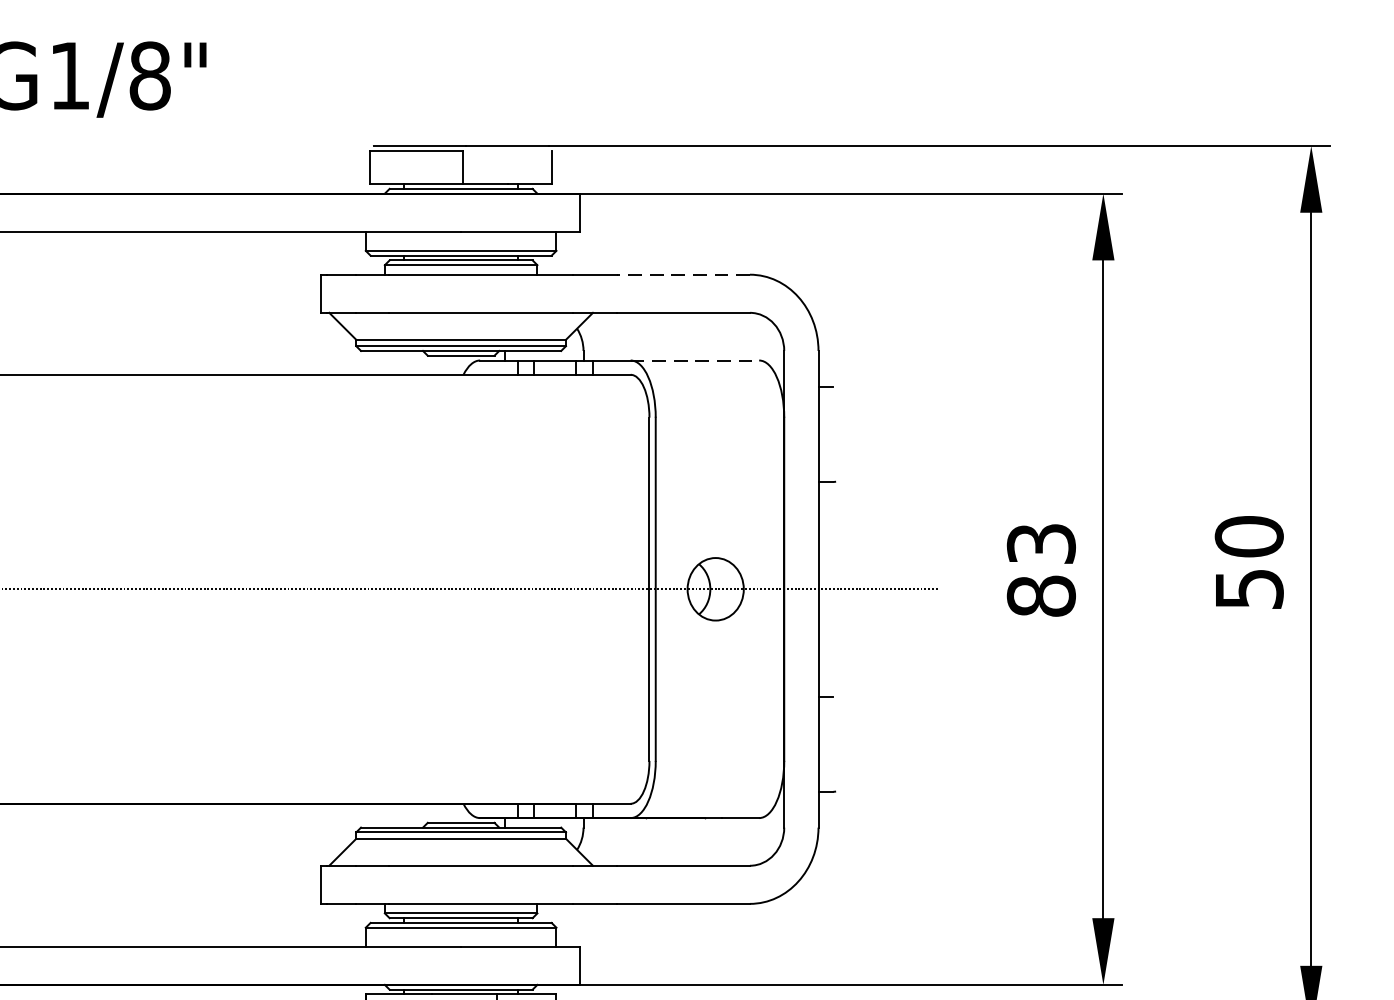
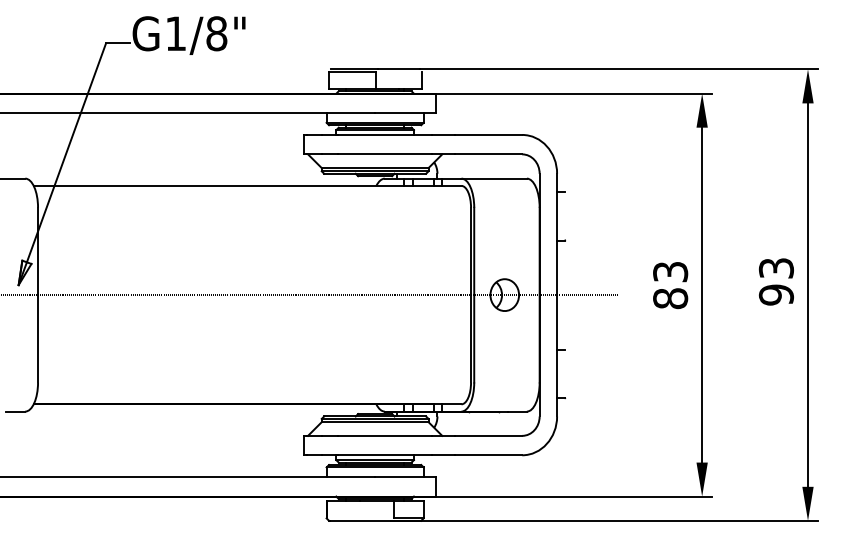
line: (683, 273) -> (488, 134), dashed -> solid
line: (695, 360) -> (494, 178), dashed -> solid
text: (1247, 562) -> (775, 281), 50 -> 93

